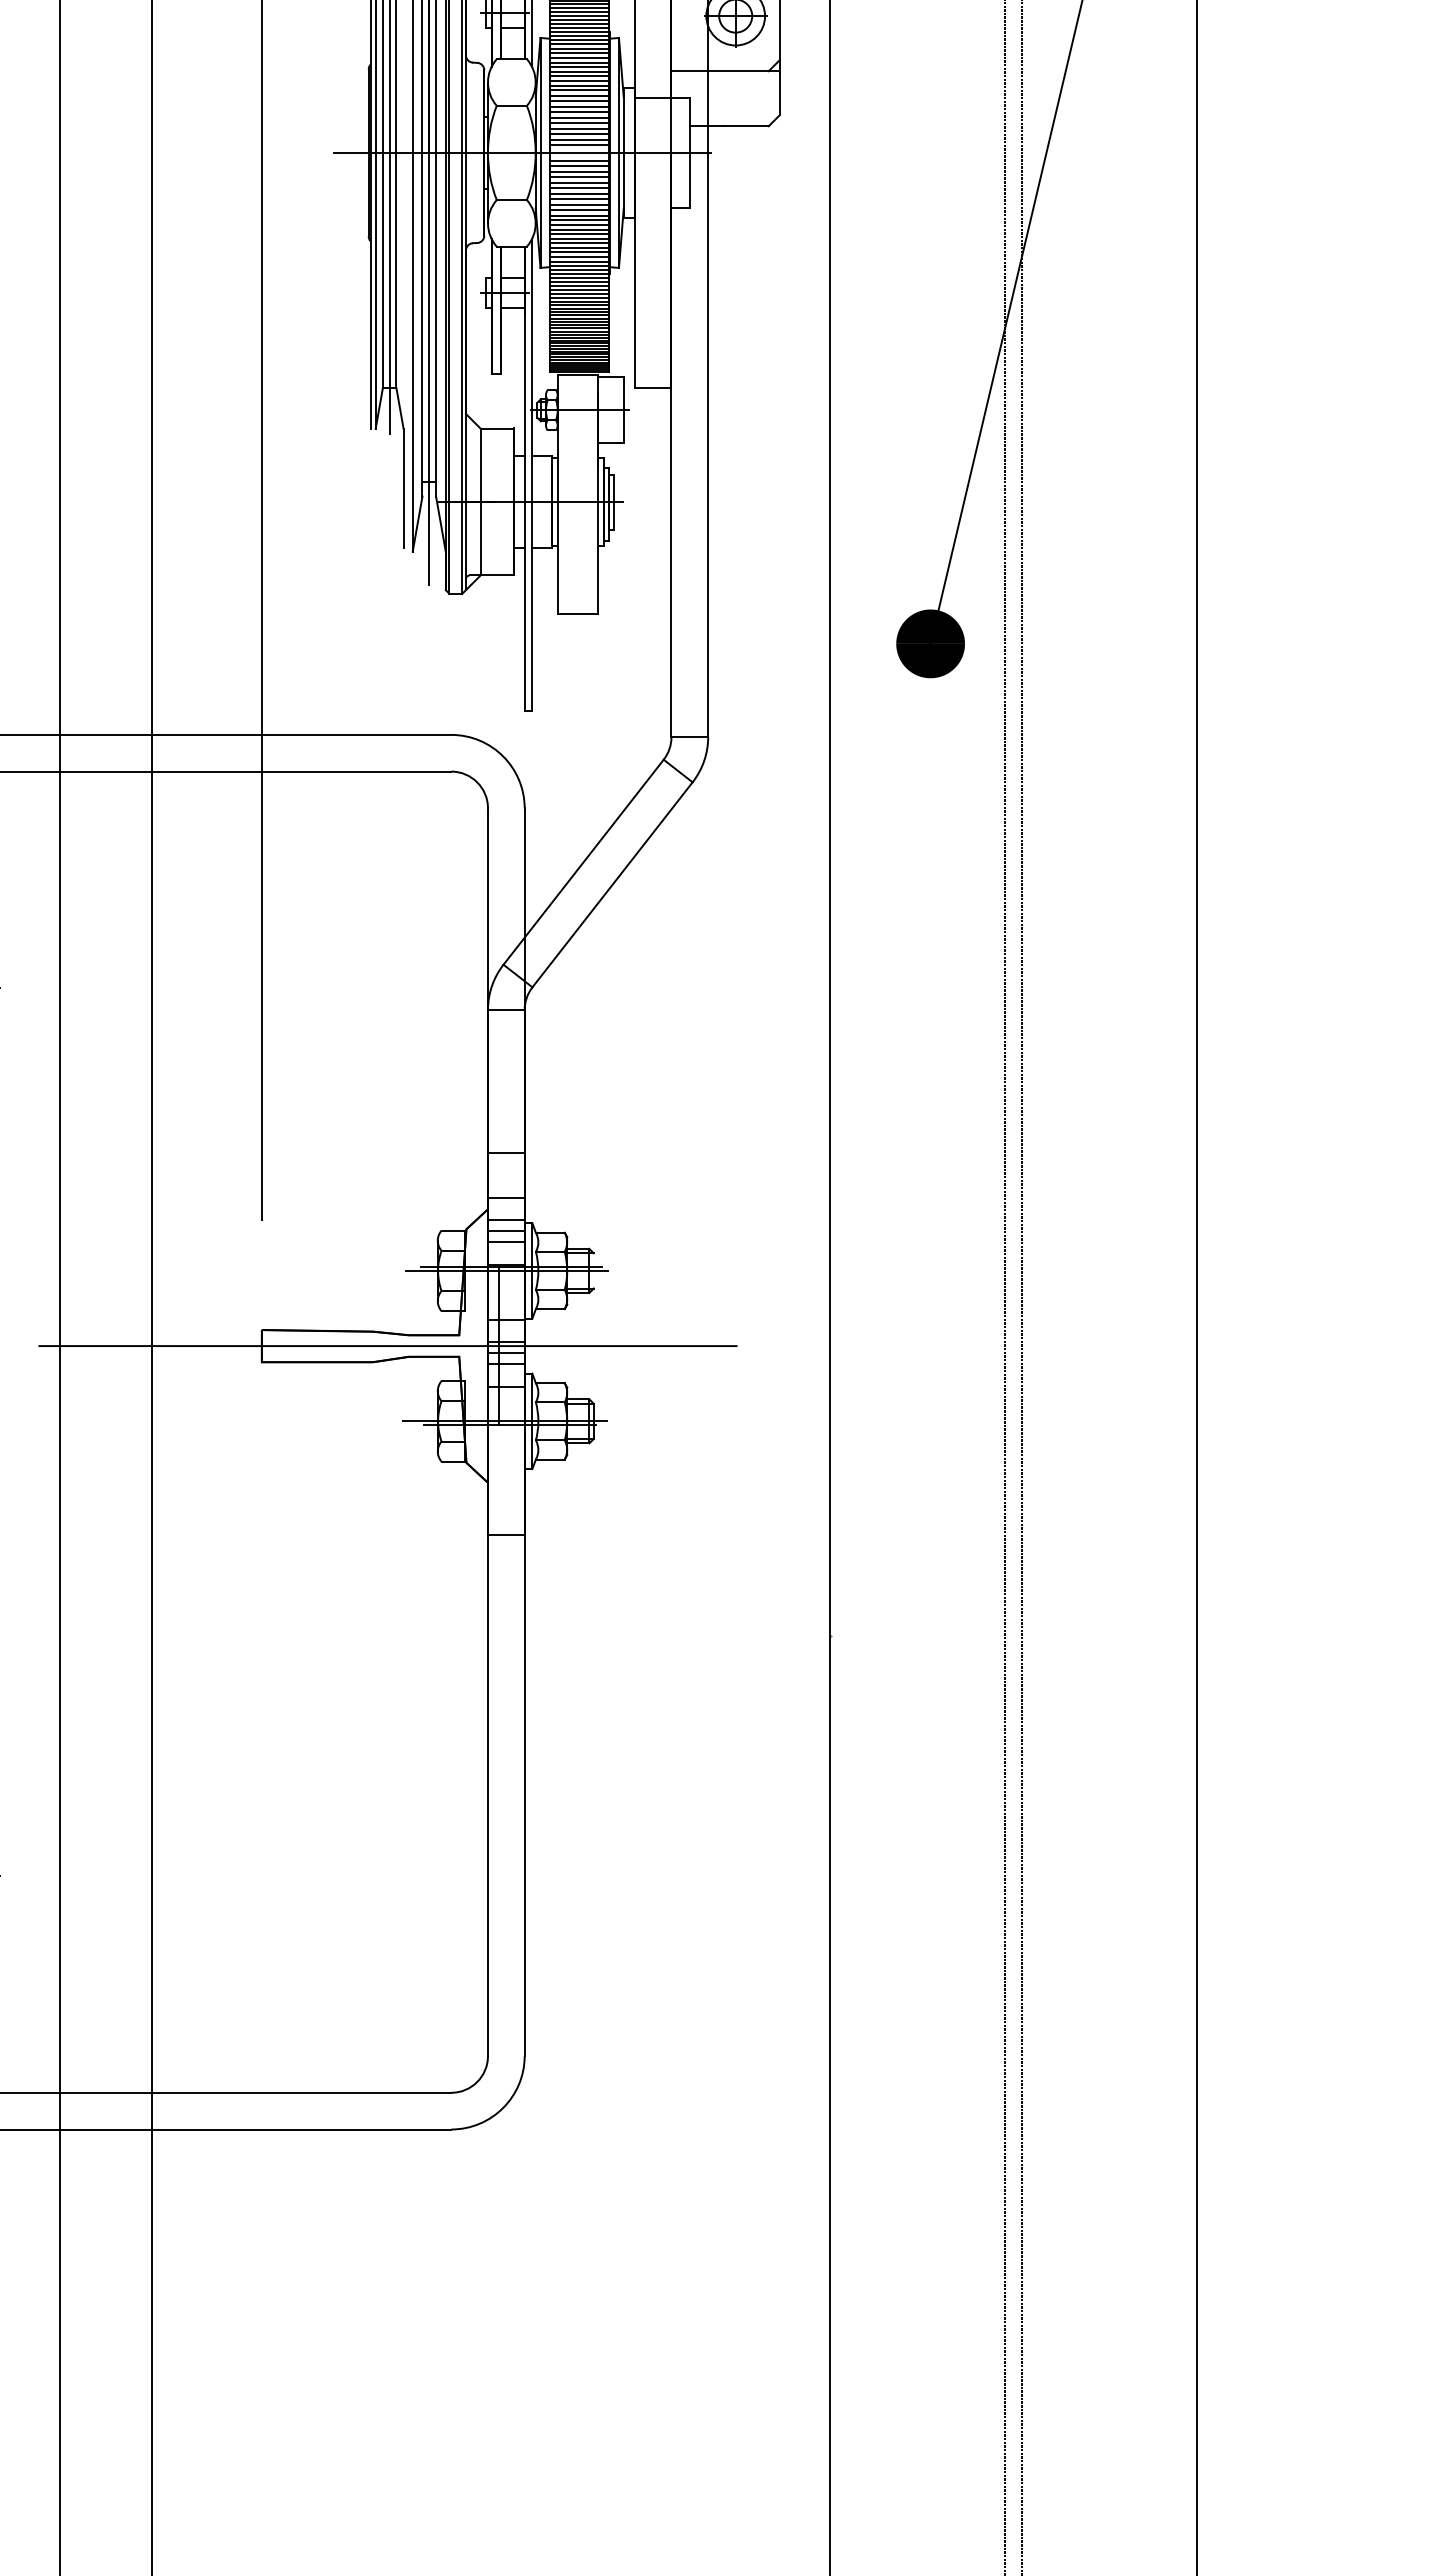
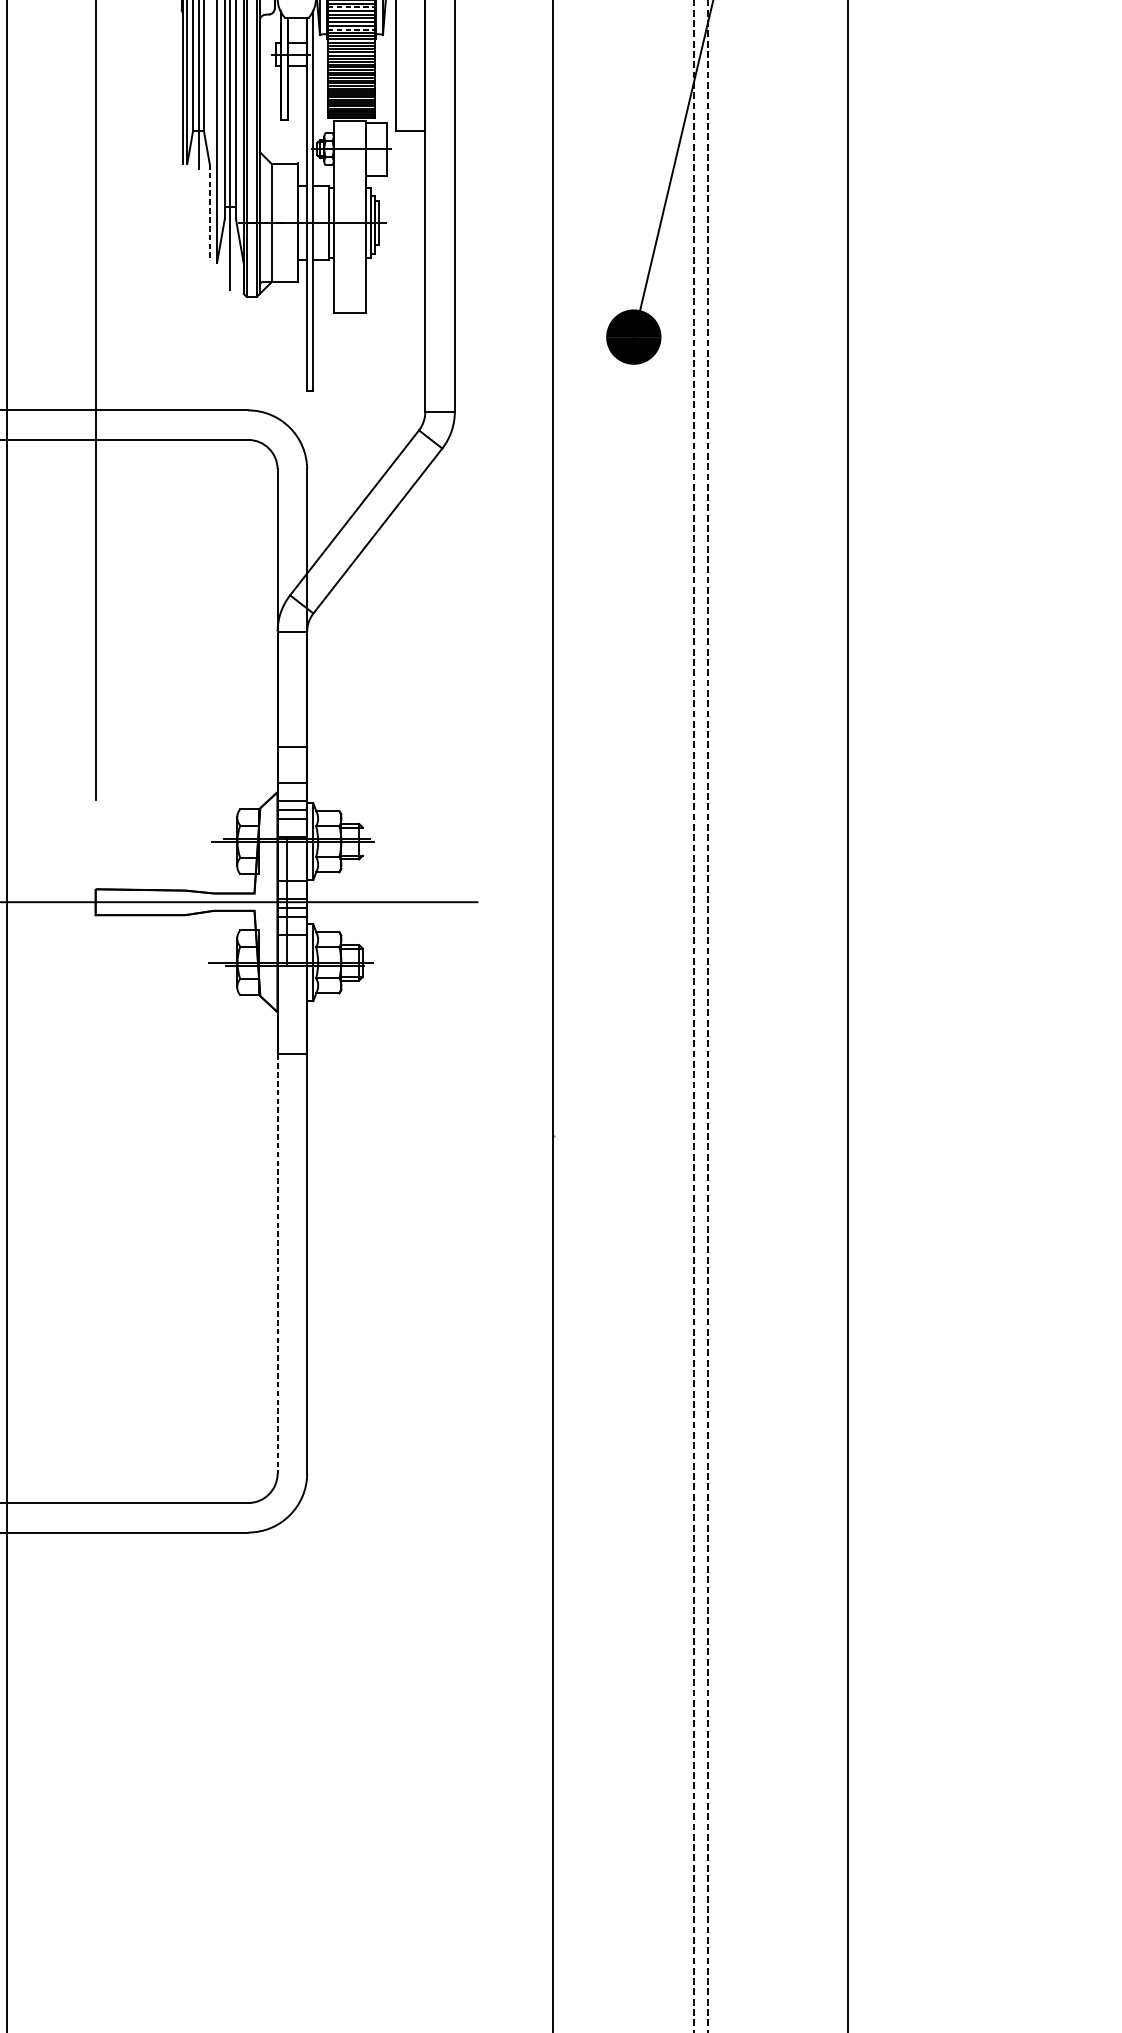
line: (580, 234) -> (352, 7), solid -> dashed
line: (580, 261) -> (352, 29), solid -> dashed
line: (403, 488) -> (209, 212), solid -> dashed
line: (487, 1796) -> (277, 1264), solid -> dashed

